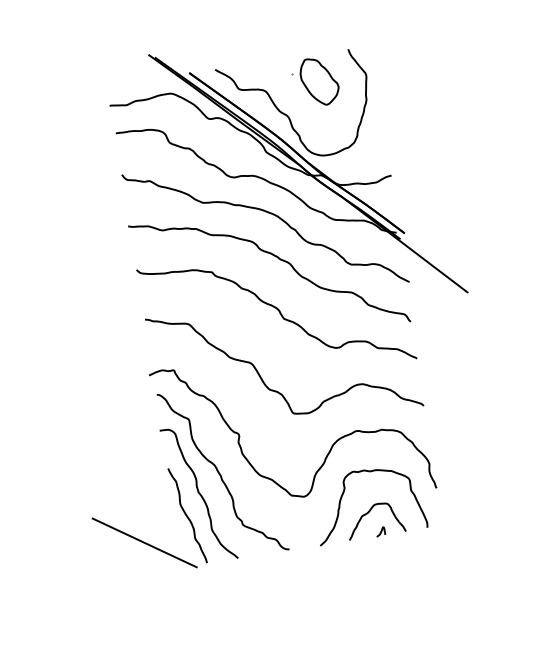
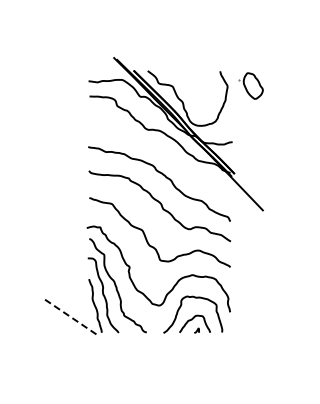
part: (314, 81) -> (250, 85), moved
curve: (267, 214) -> (163, 152), removed
line: (143, 542) -> (69, 316), solid -> dashed

